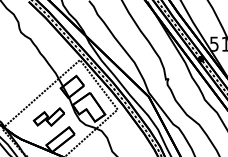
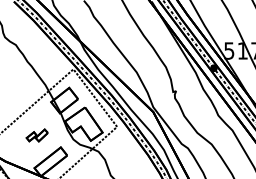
part: (48, 116) -> (36, 134), size x0.6

